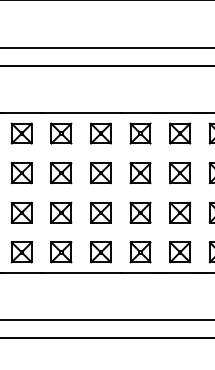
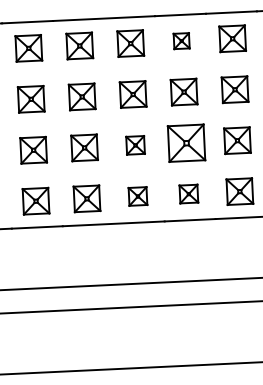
part: (140, 133) -> (181, 41), size x0.6
part: (100, 212) -> (134, 145), size x0.7
part: (140, 212) -> (186, 142), size x1.4
part: (100, 252) -> (137, 196), size x0.7
part: (140, 252) -> (188, 194), size x0.7

